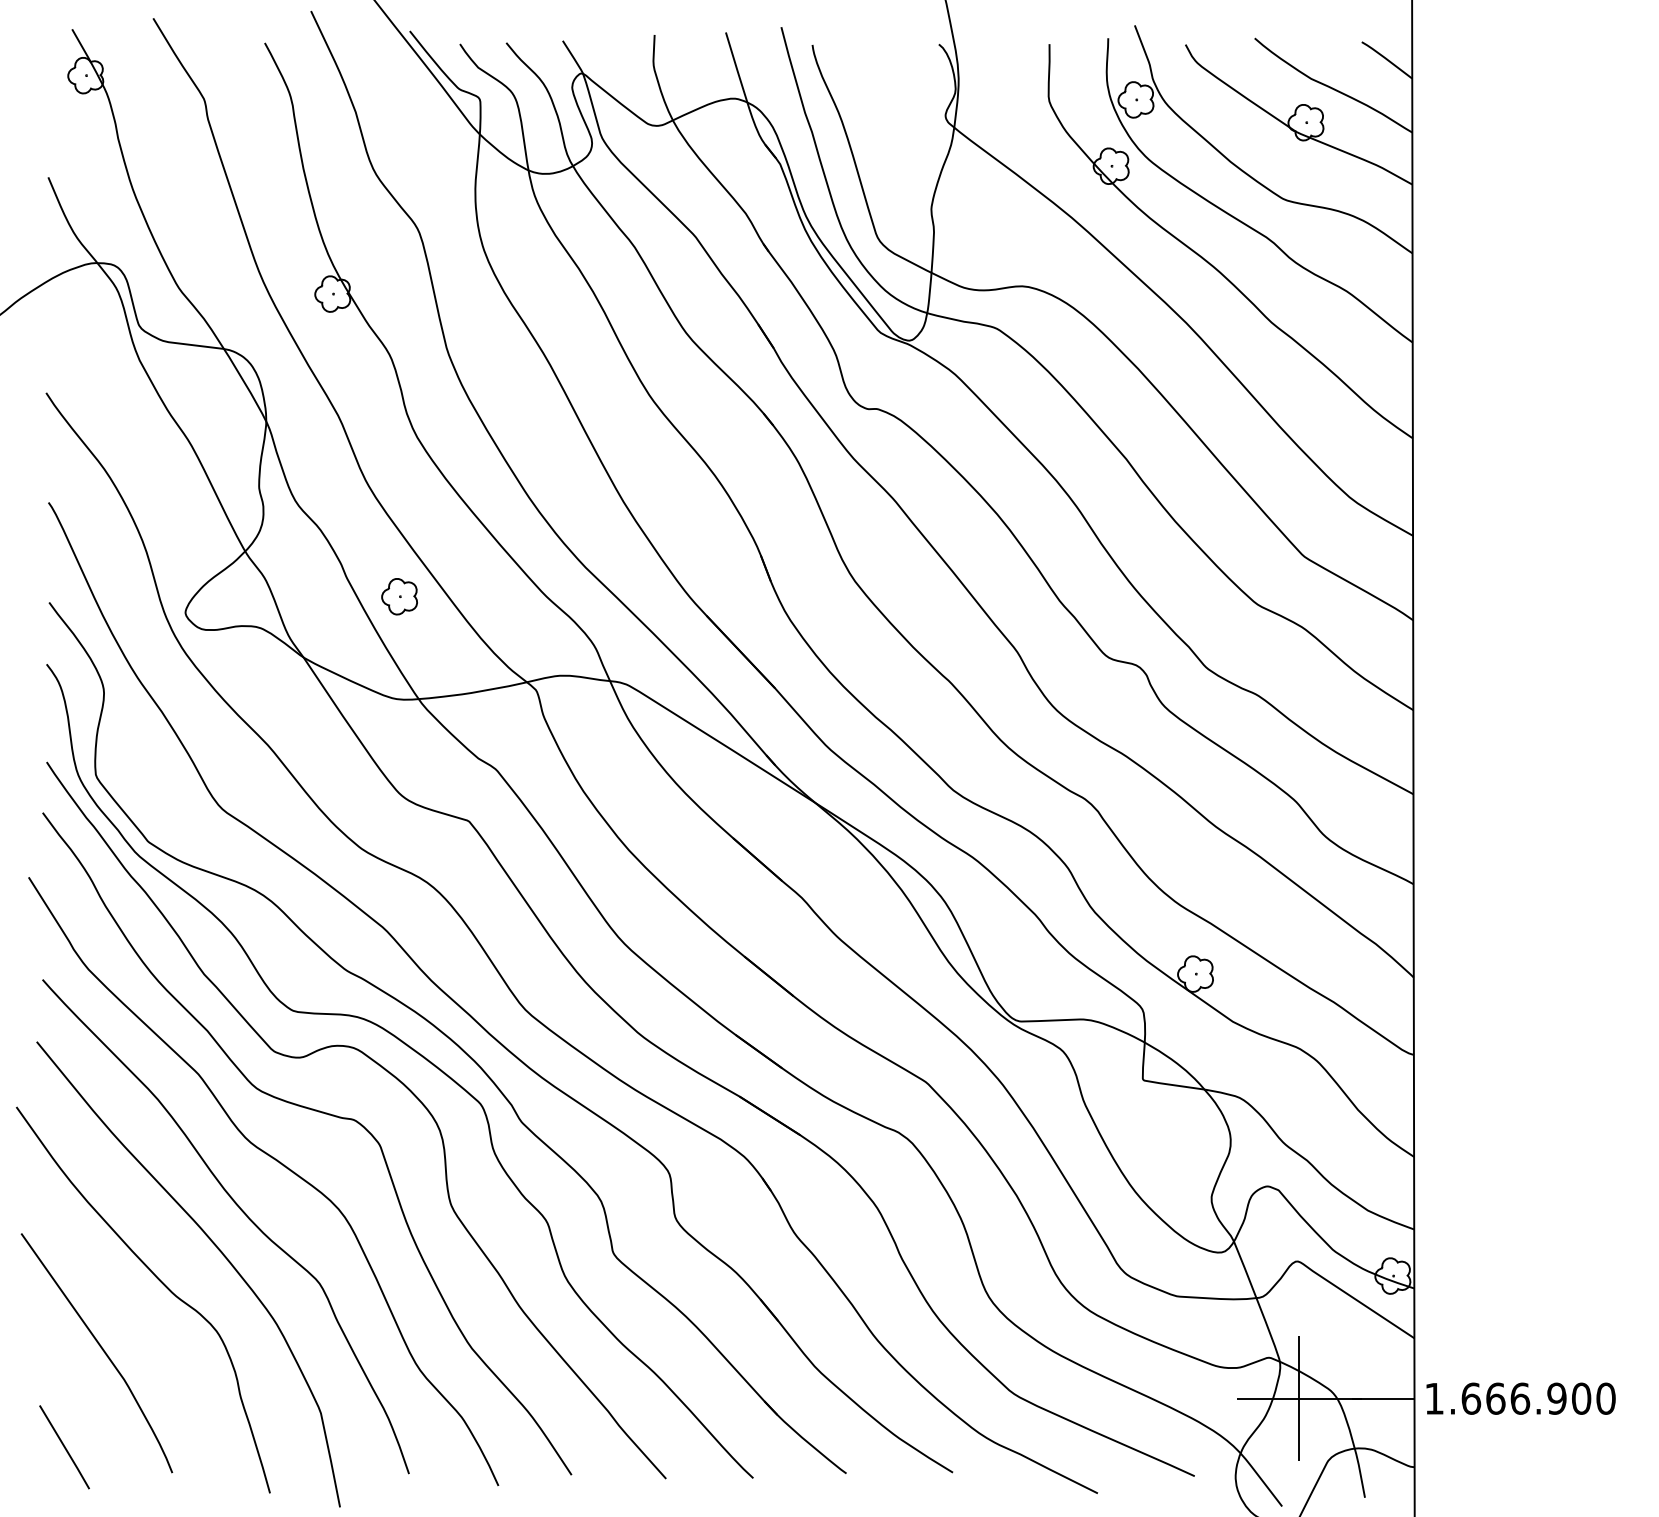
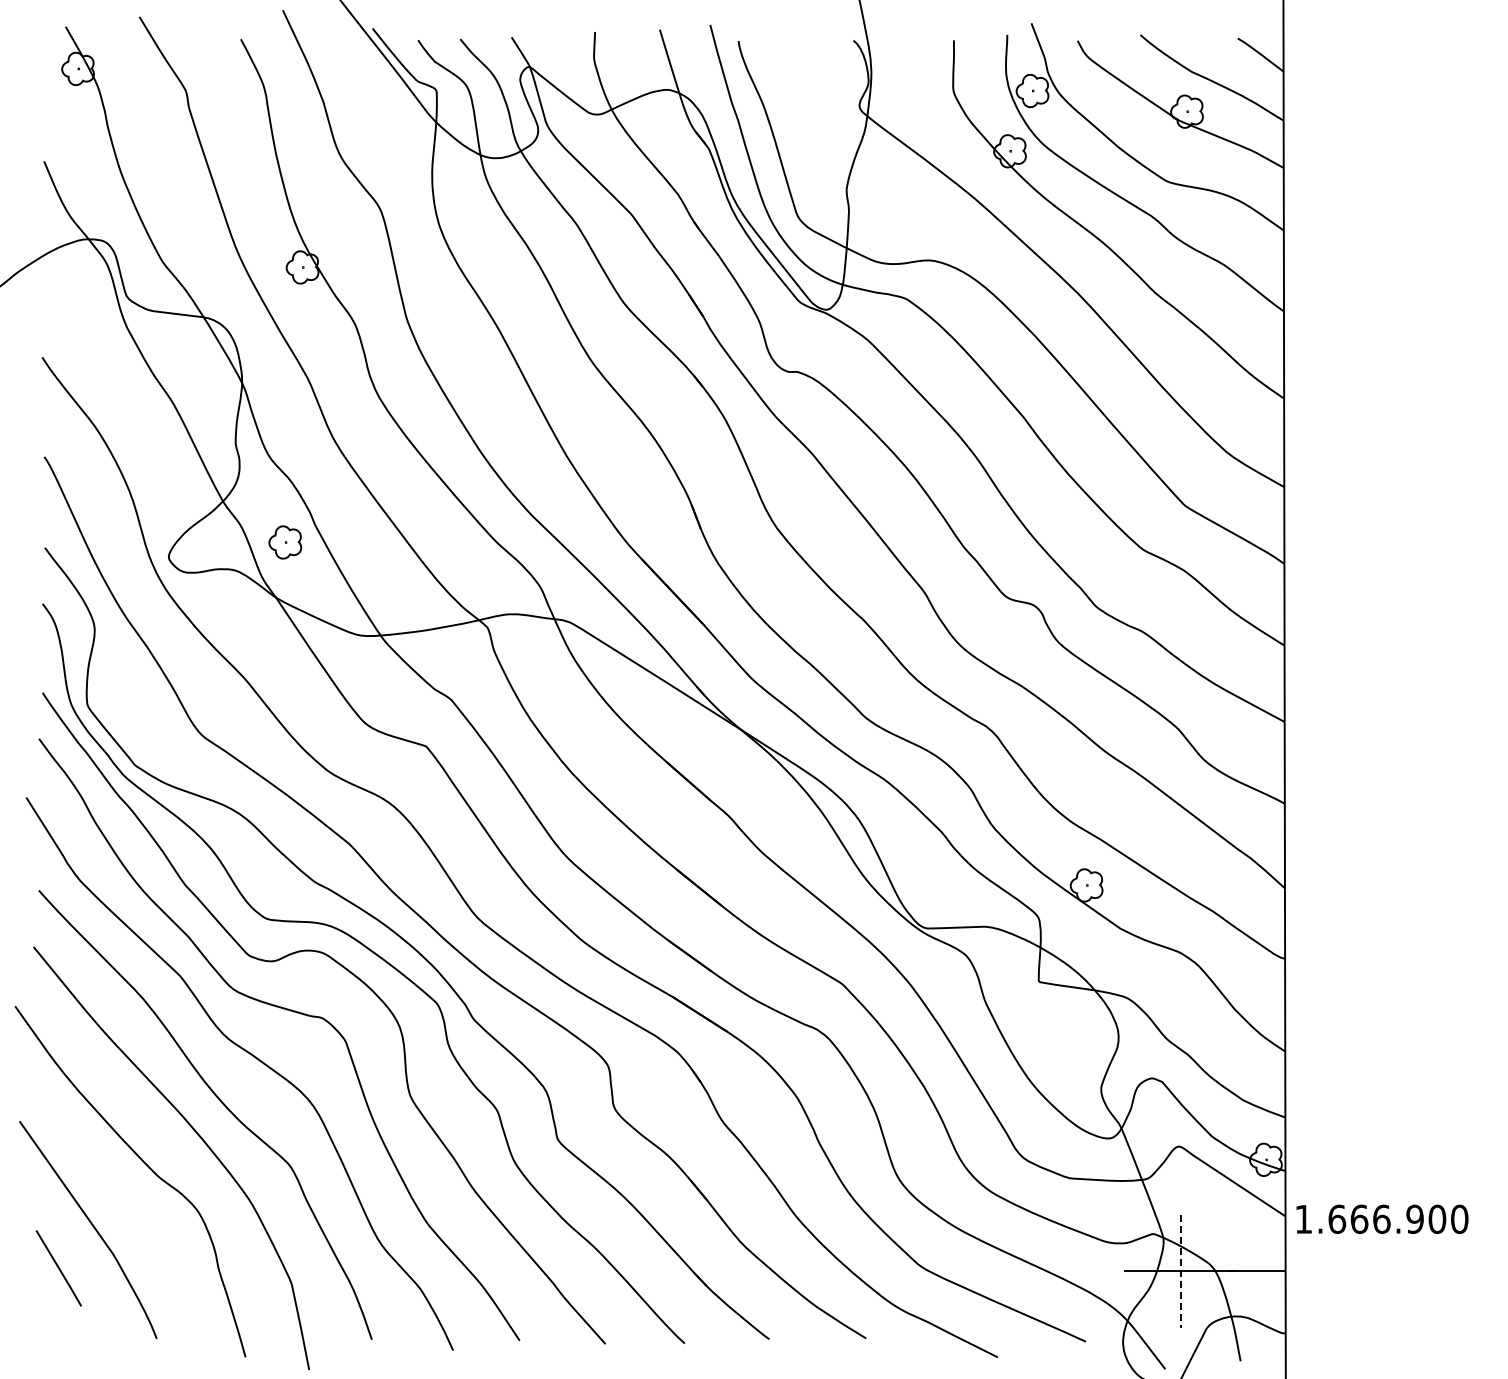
part: (399, 596) -> (285, 542), moved
text: (1521, 1397) -> (1382, 1218), moved
line: (1298, 1398) -> (1180, 1271), solid -> dashed
line: (64, 1447) -> (58, 1268), moved

